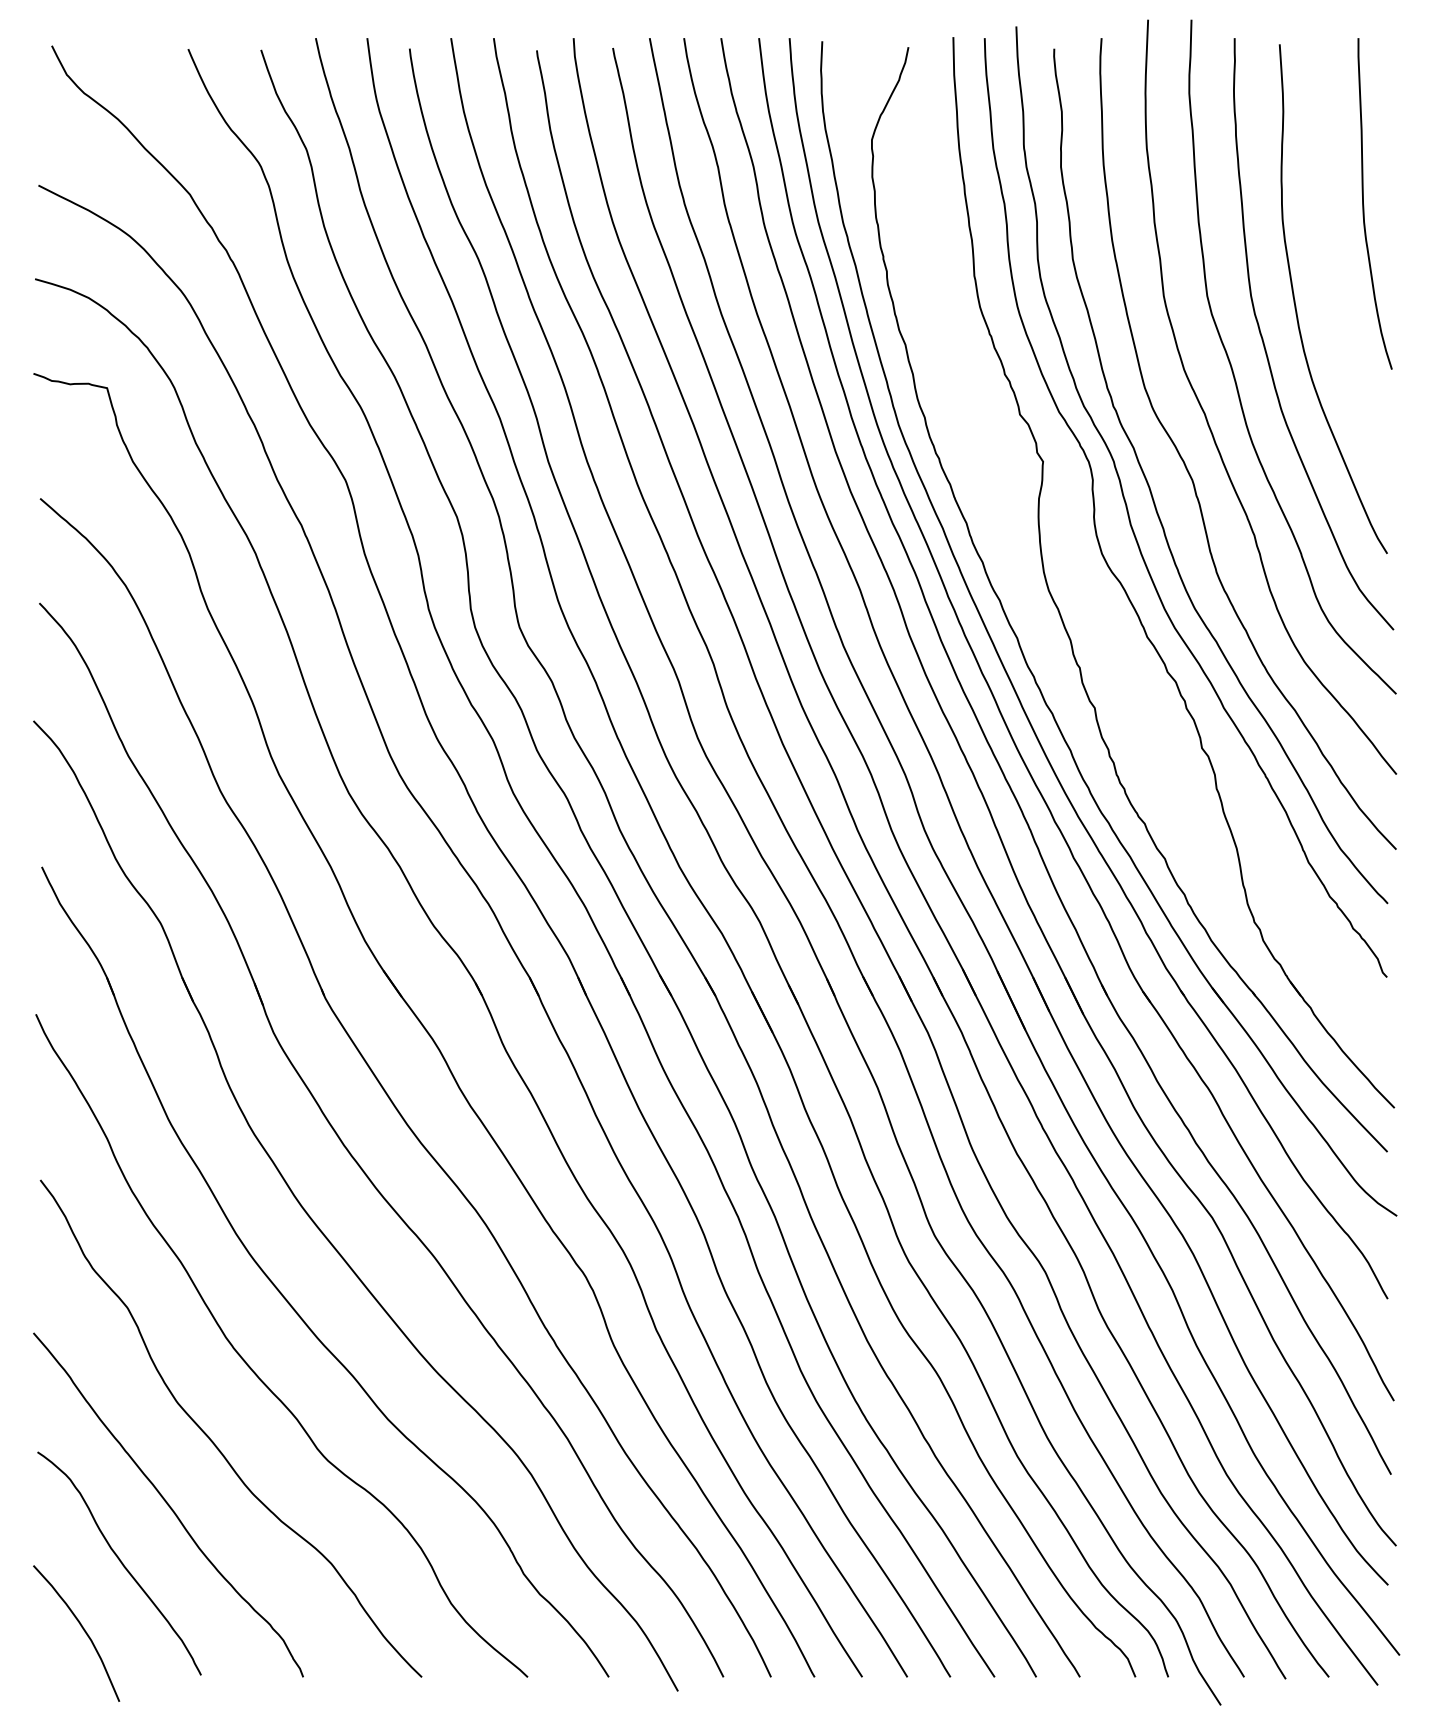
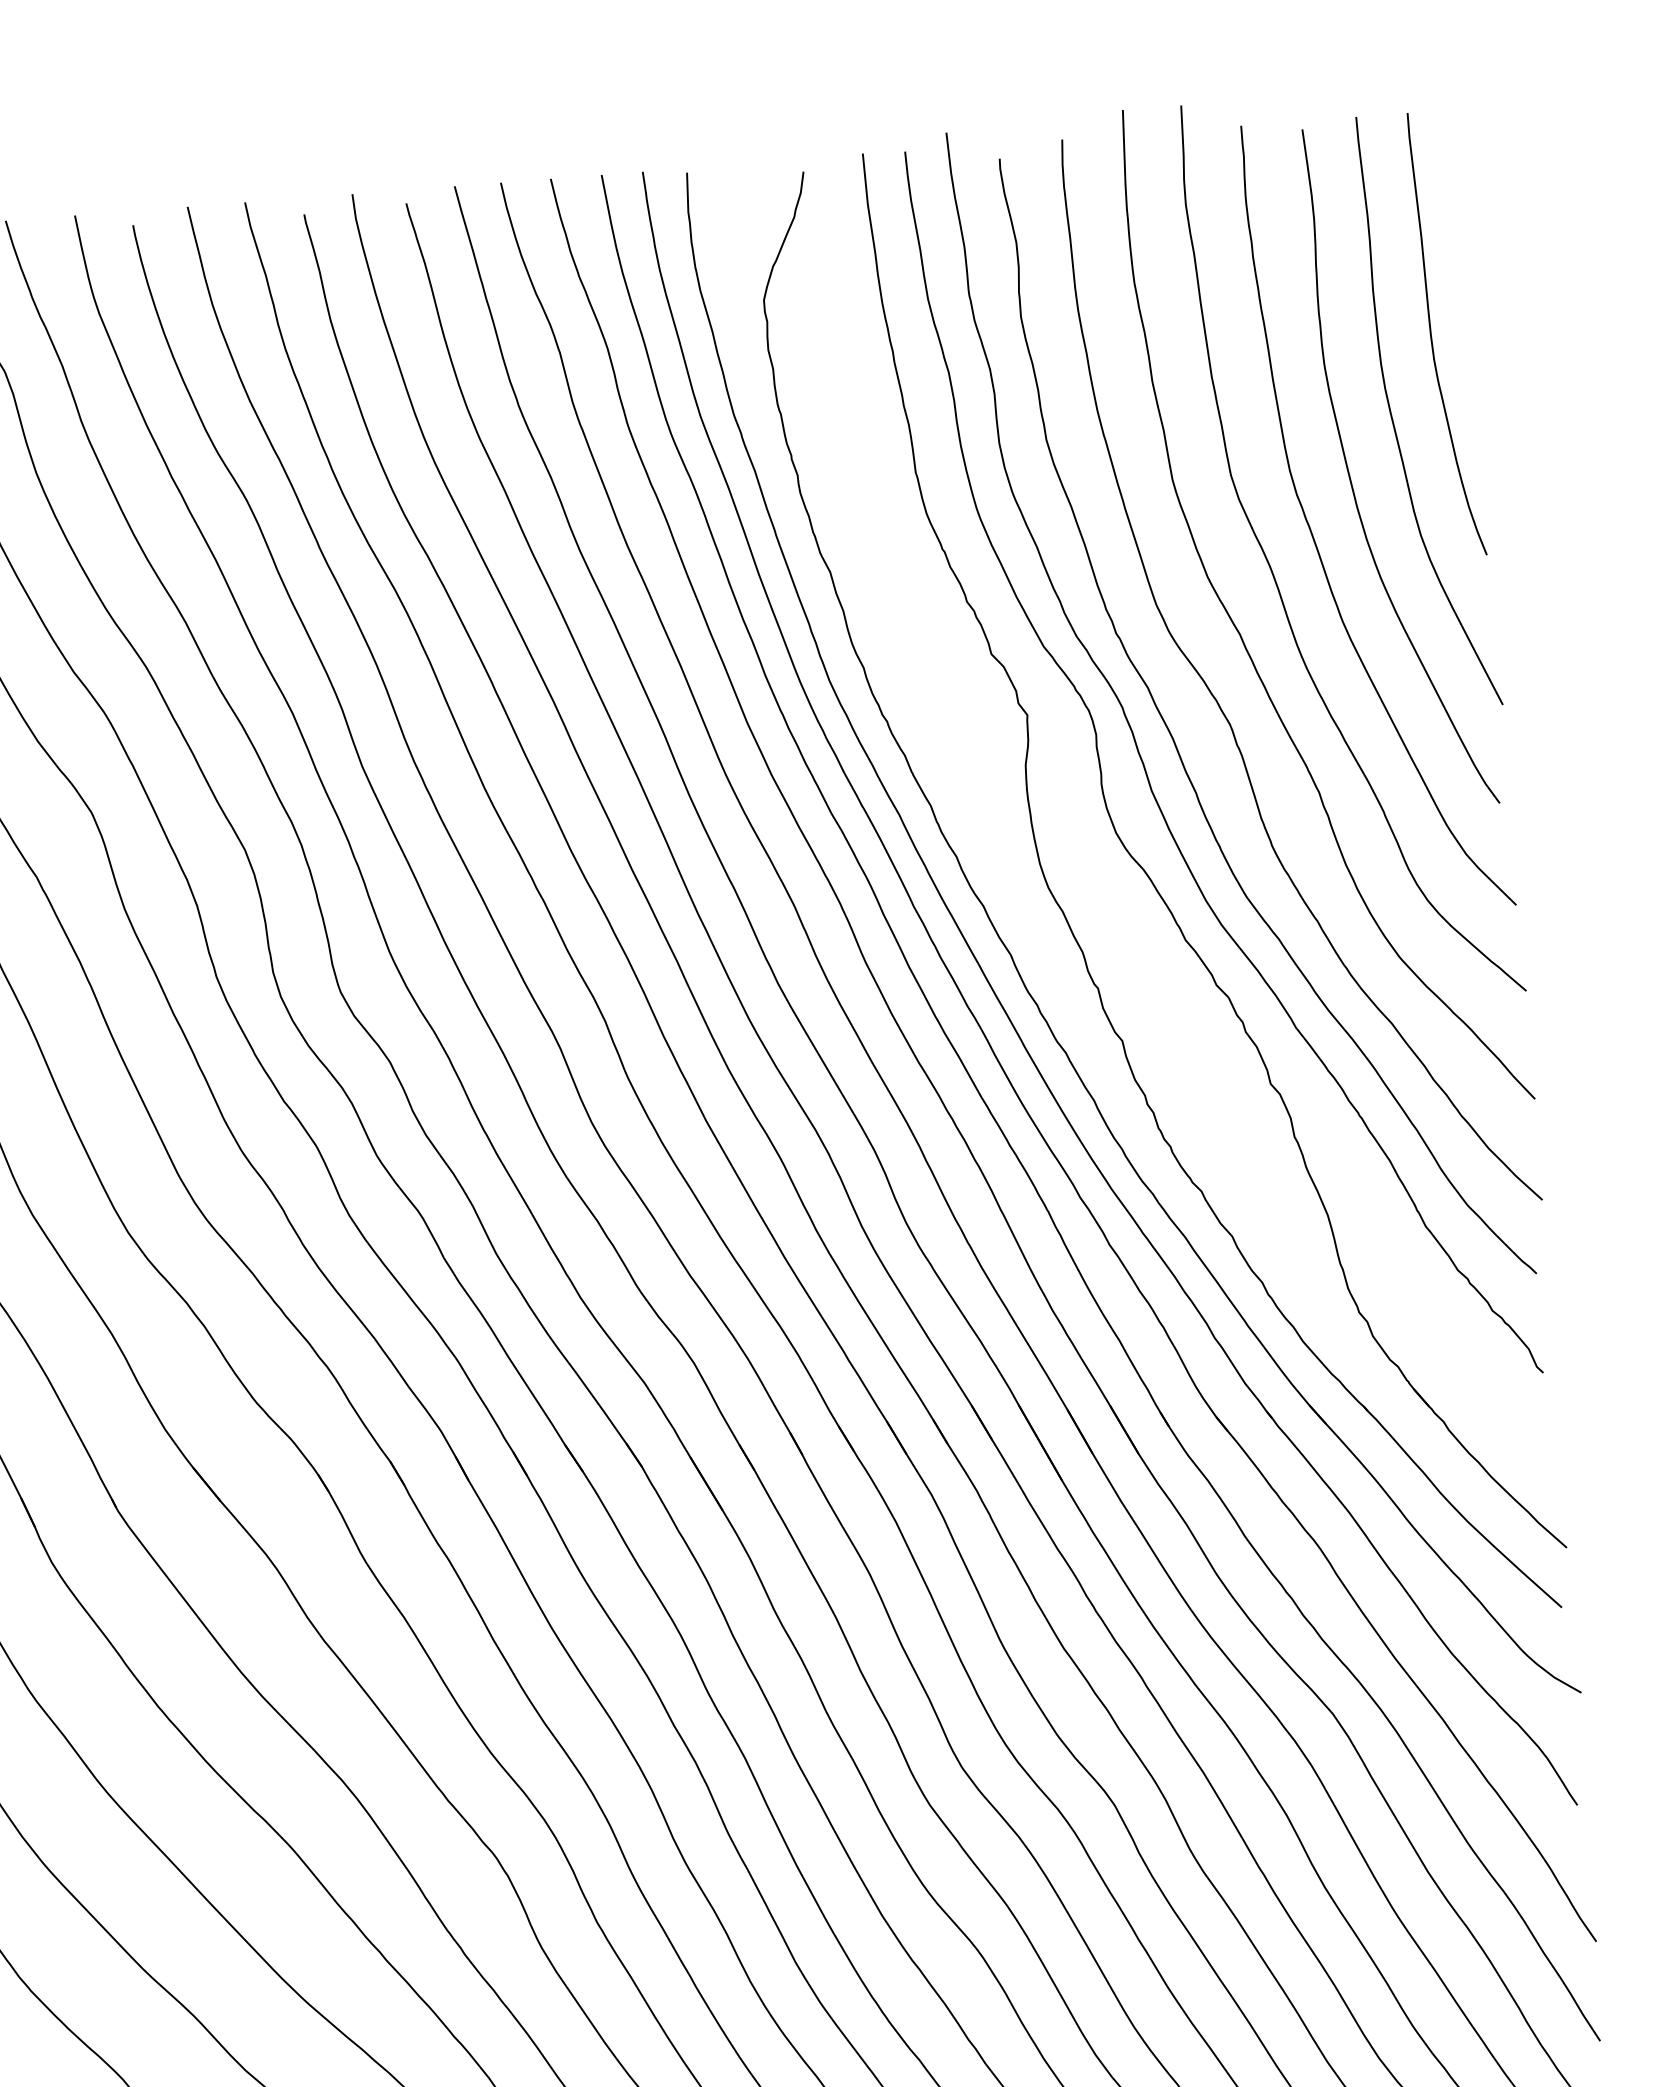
curve: (1330, 260) -> (1392, 414), added

